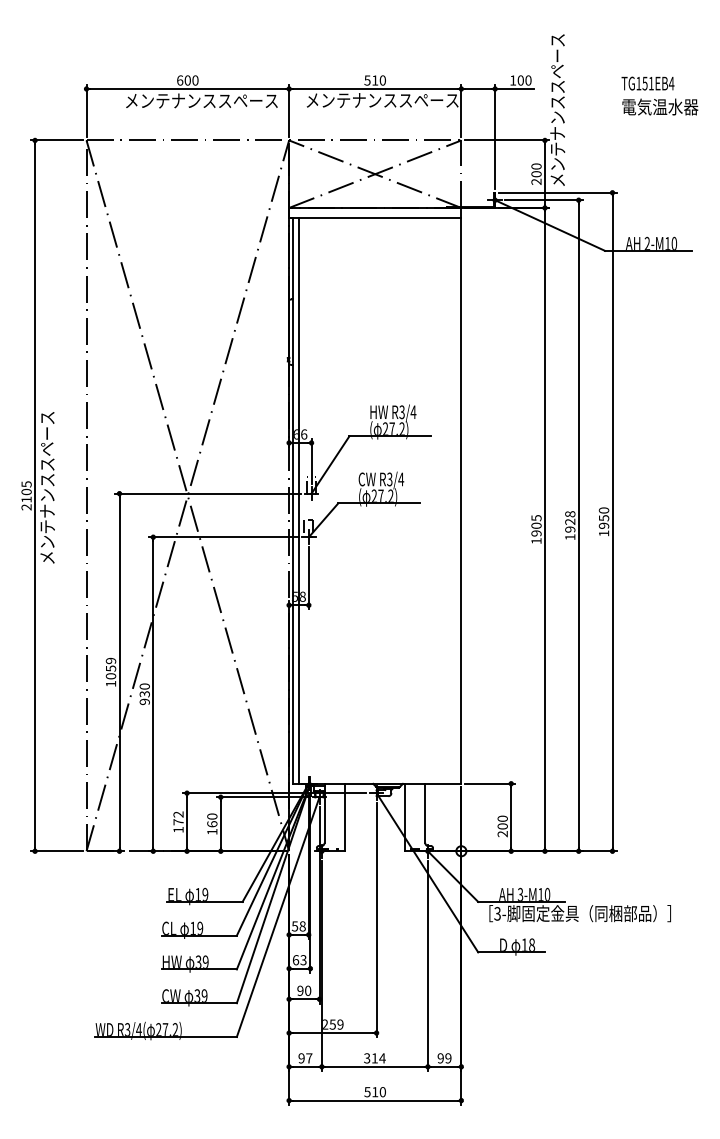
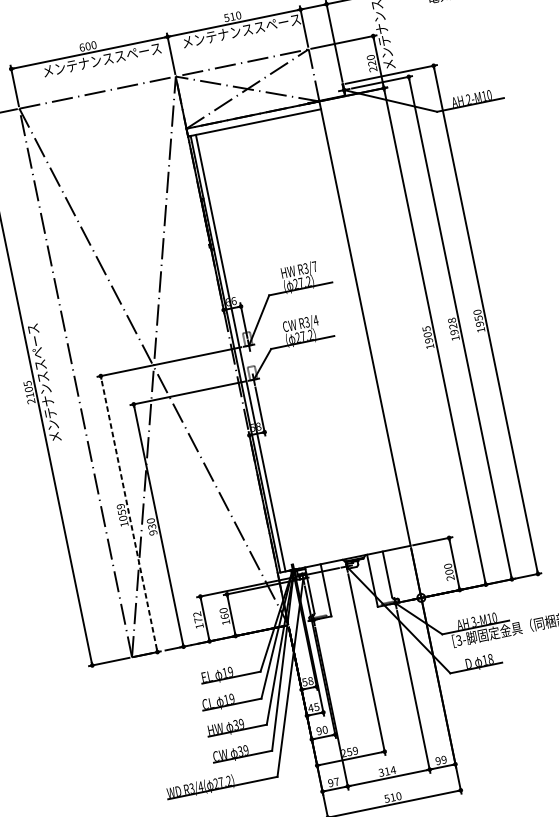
text: (536, 174) -> (372, 63), 200 -> 220
text: (413, 411) -> (314, 266), R3/4 -> R3/7
line: (119, 671) -> (129, 513), solid -> dashed
text: (299, 960) -> (313, 707), 63 -> 45

